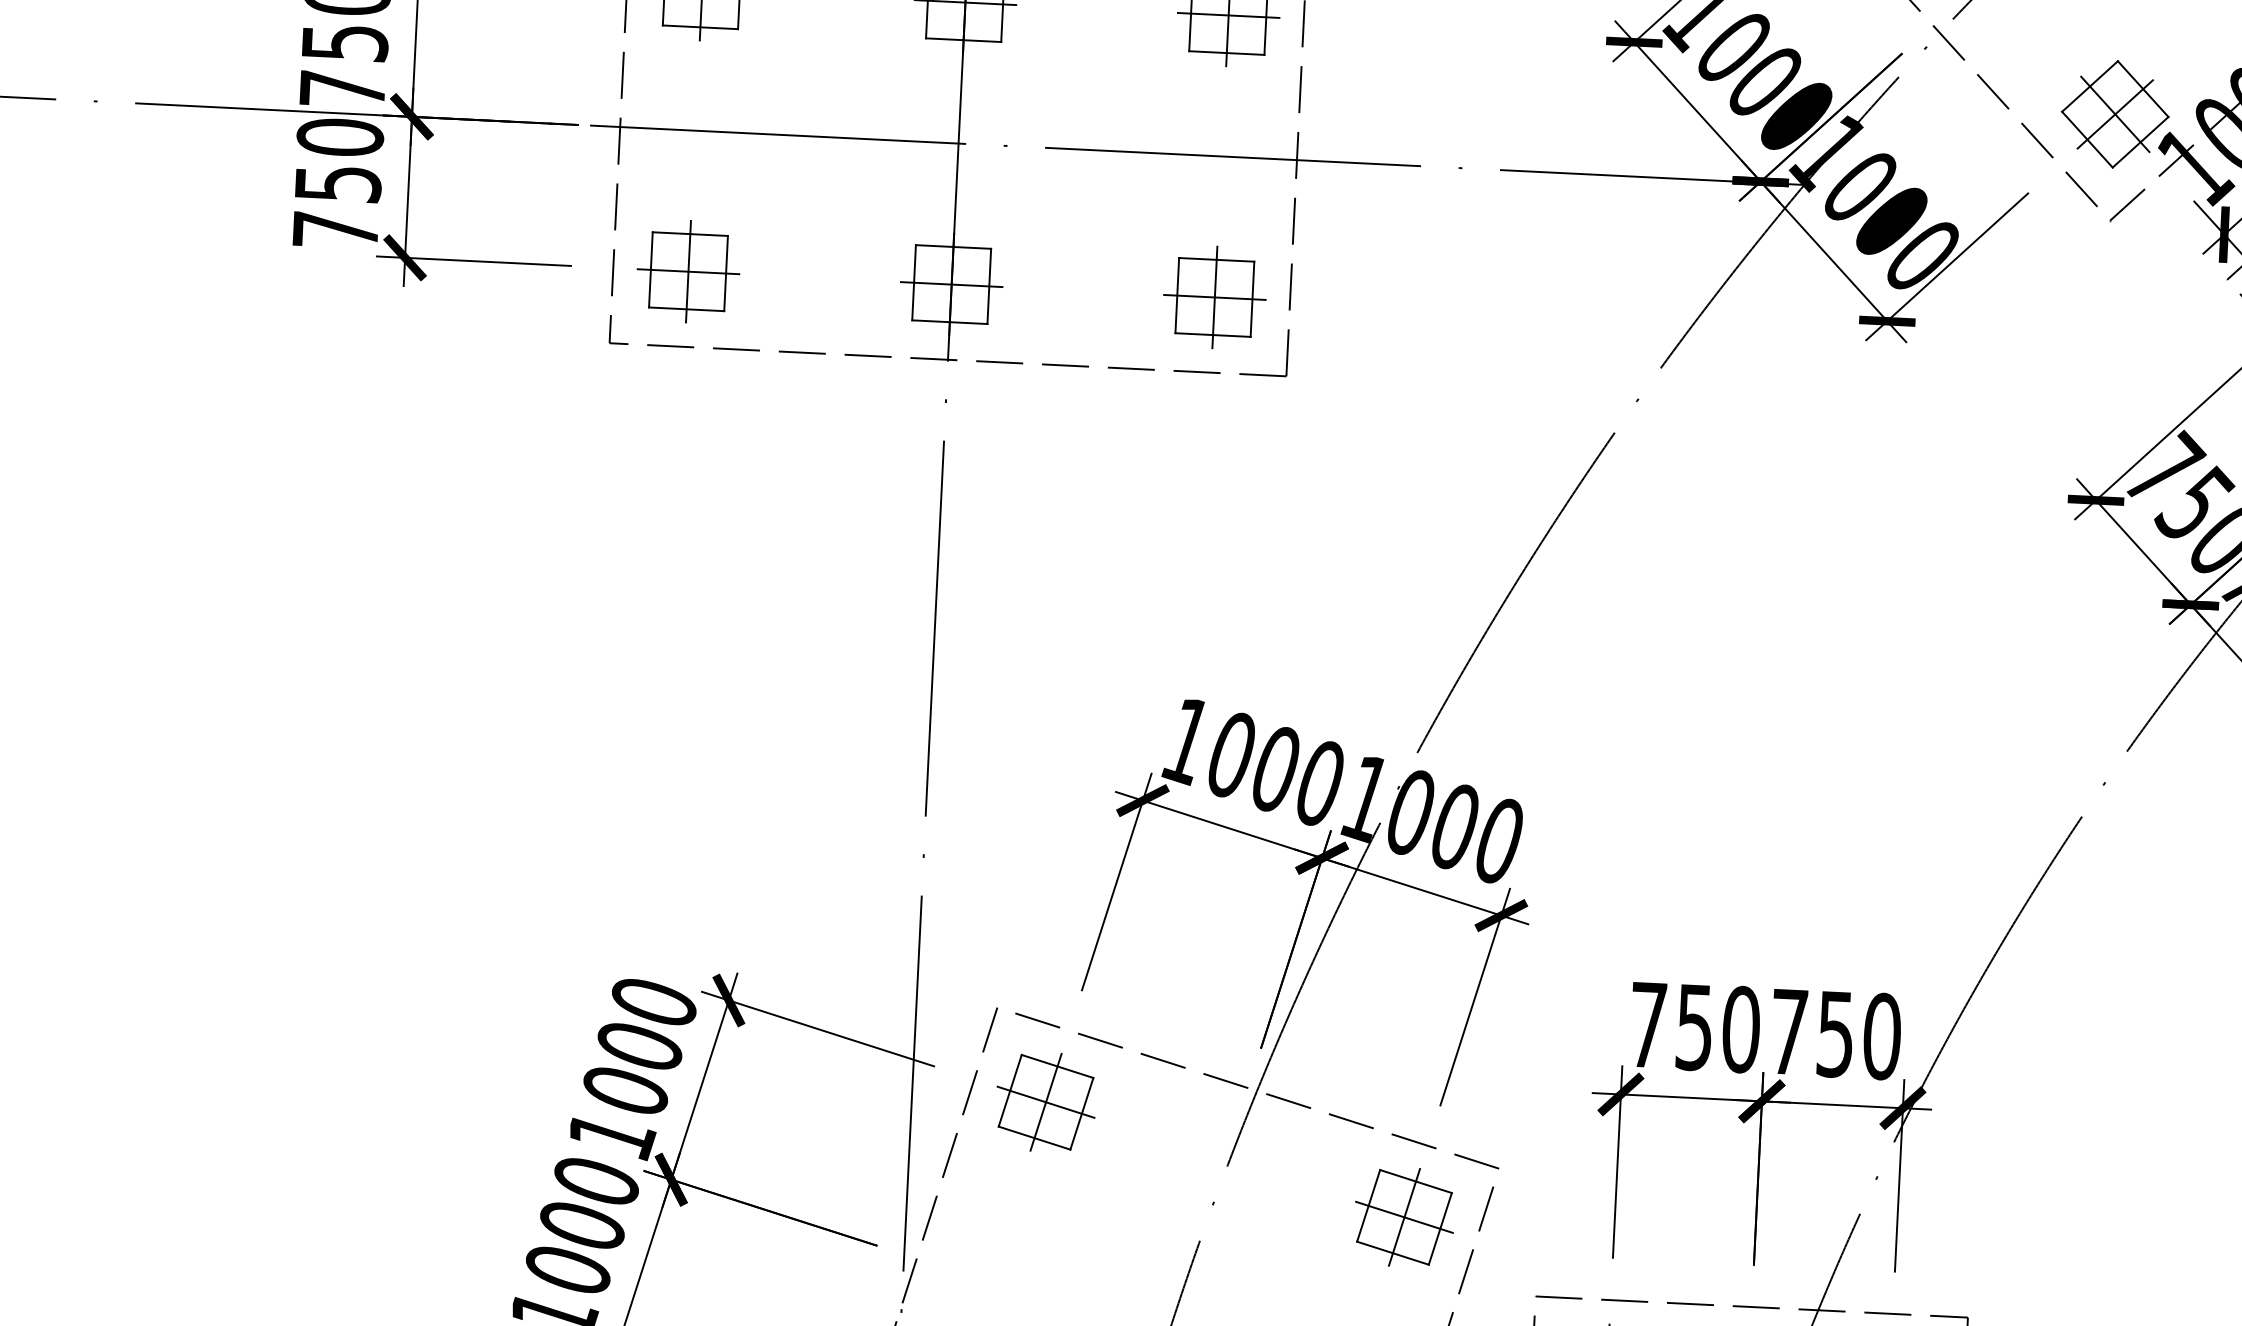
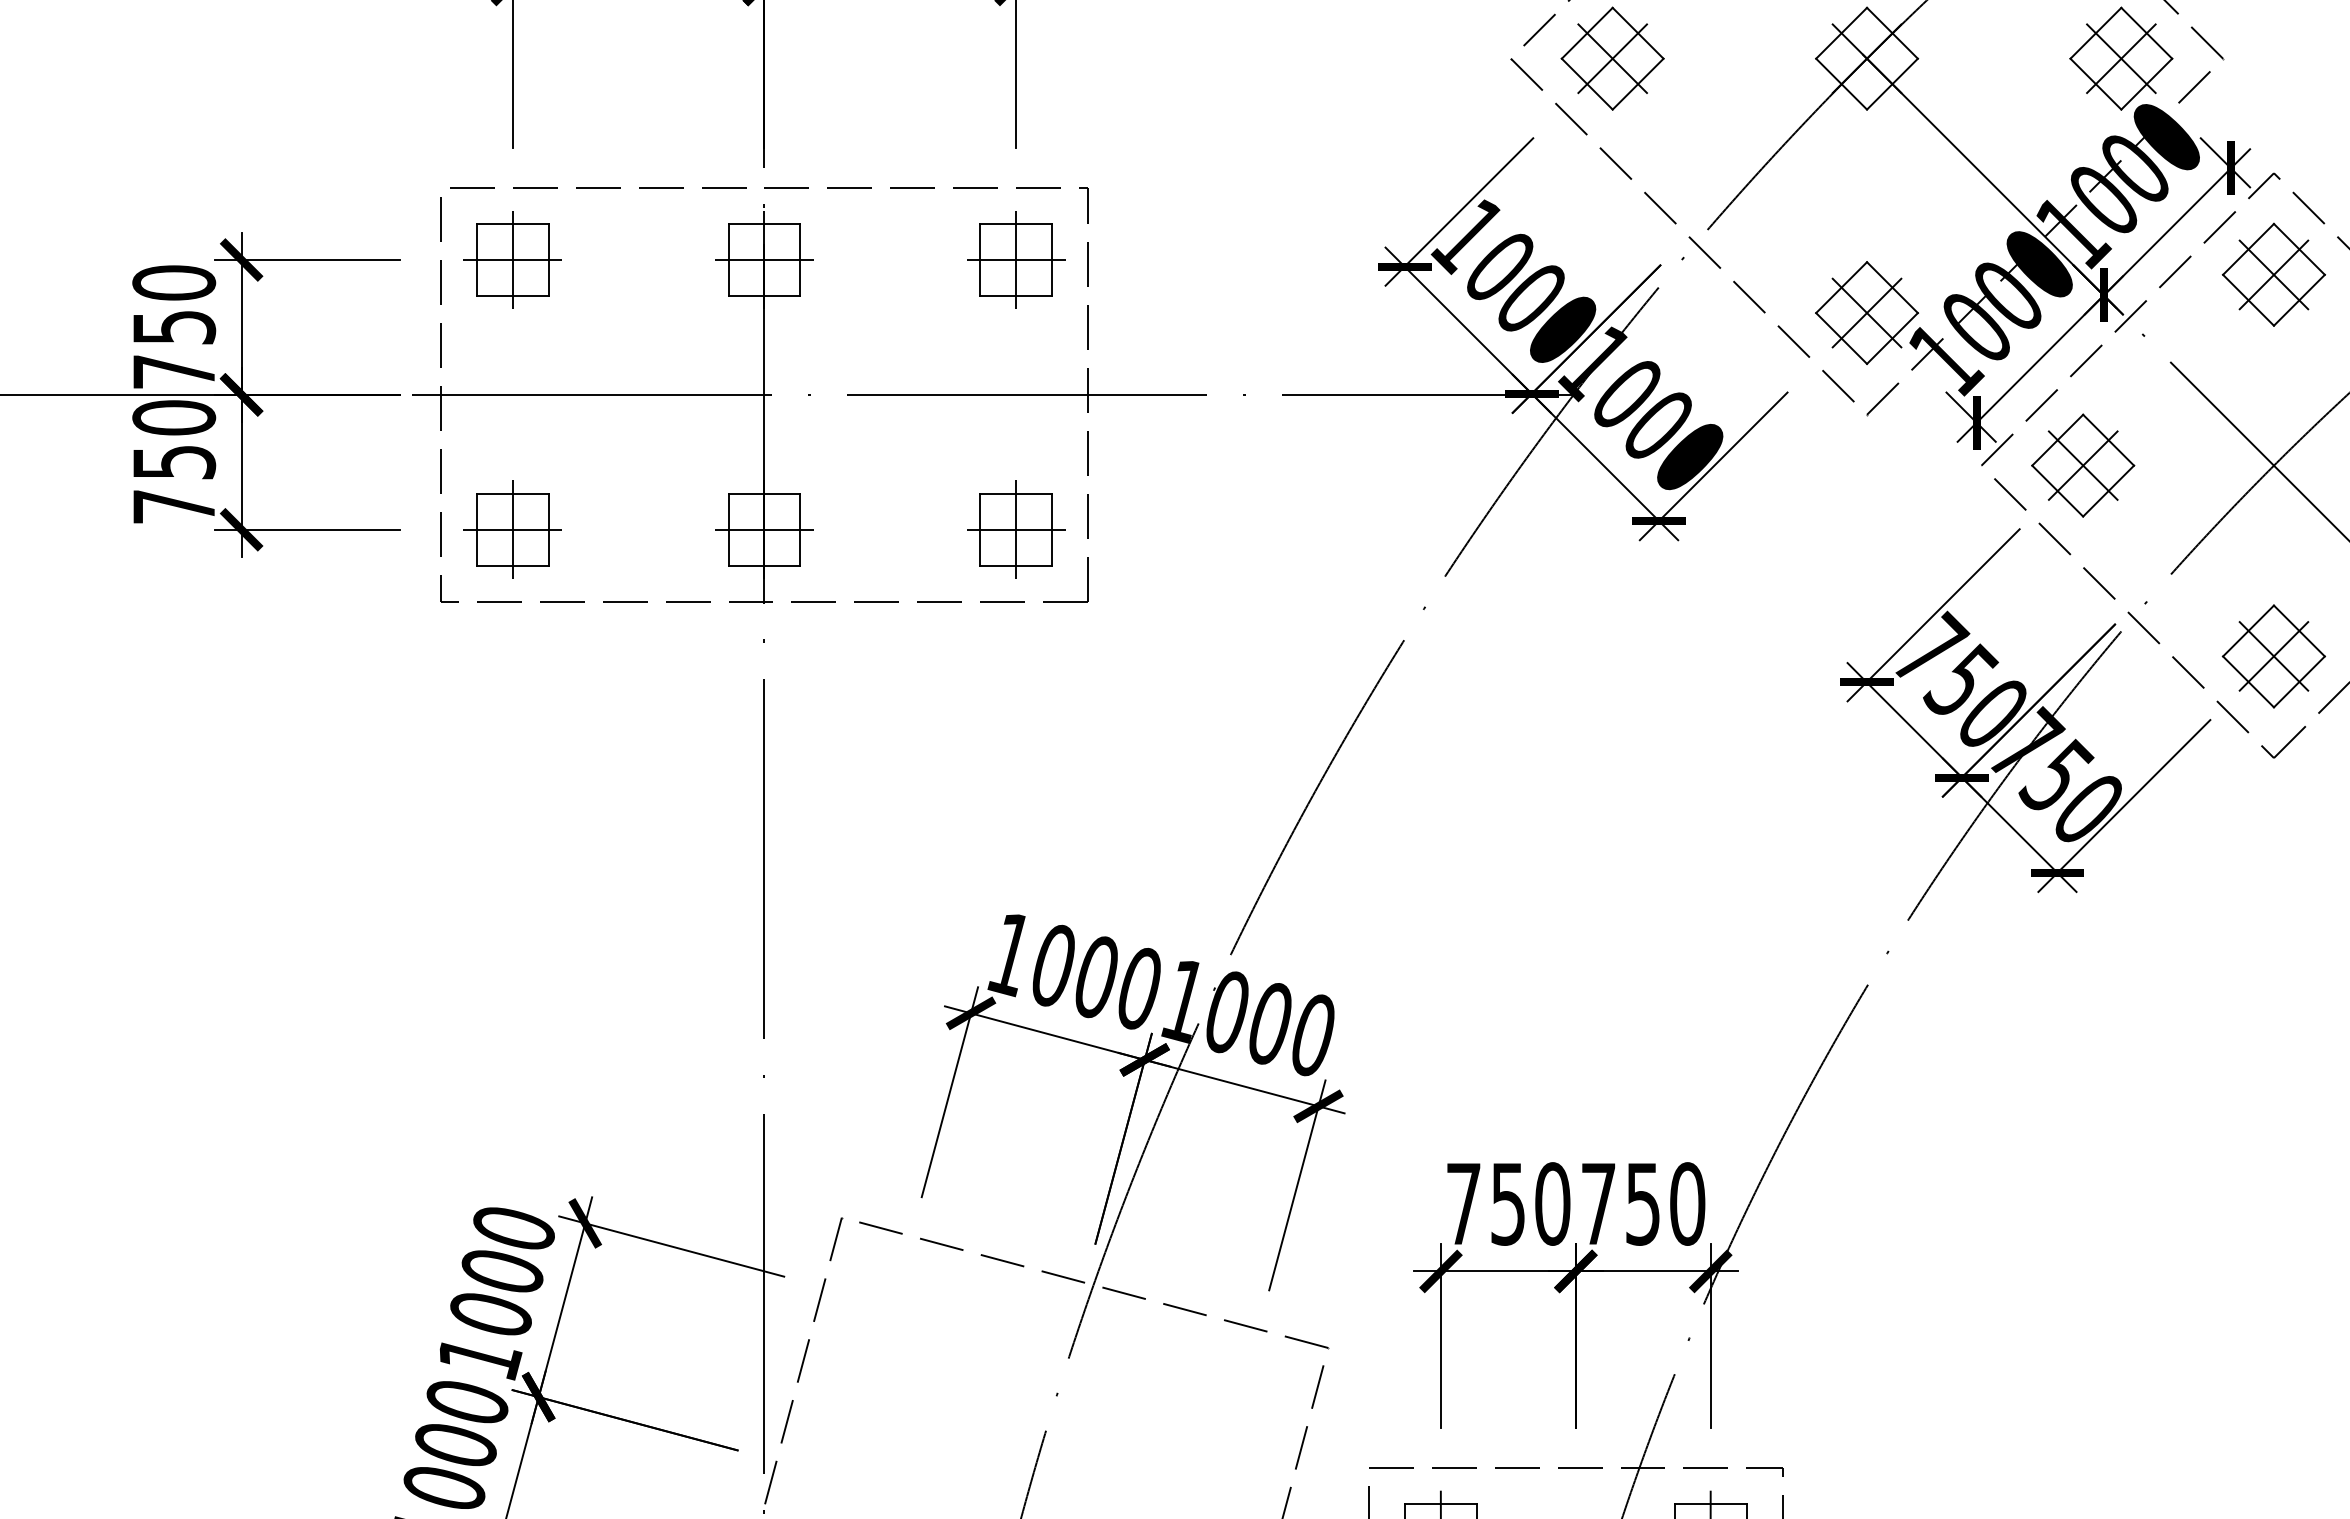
part: (1045, 1102) -> (892, 1305), removed
part: (1403, 1216) -> (1239, 1398), removed

